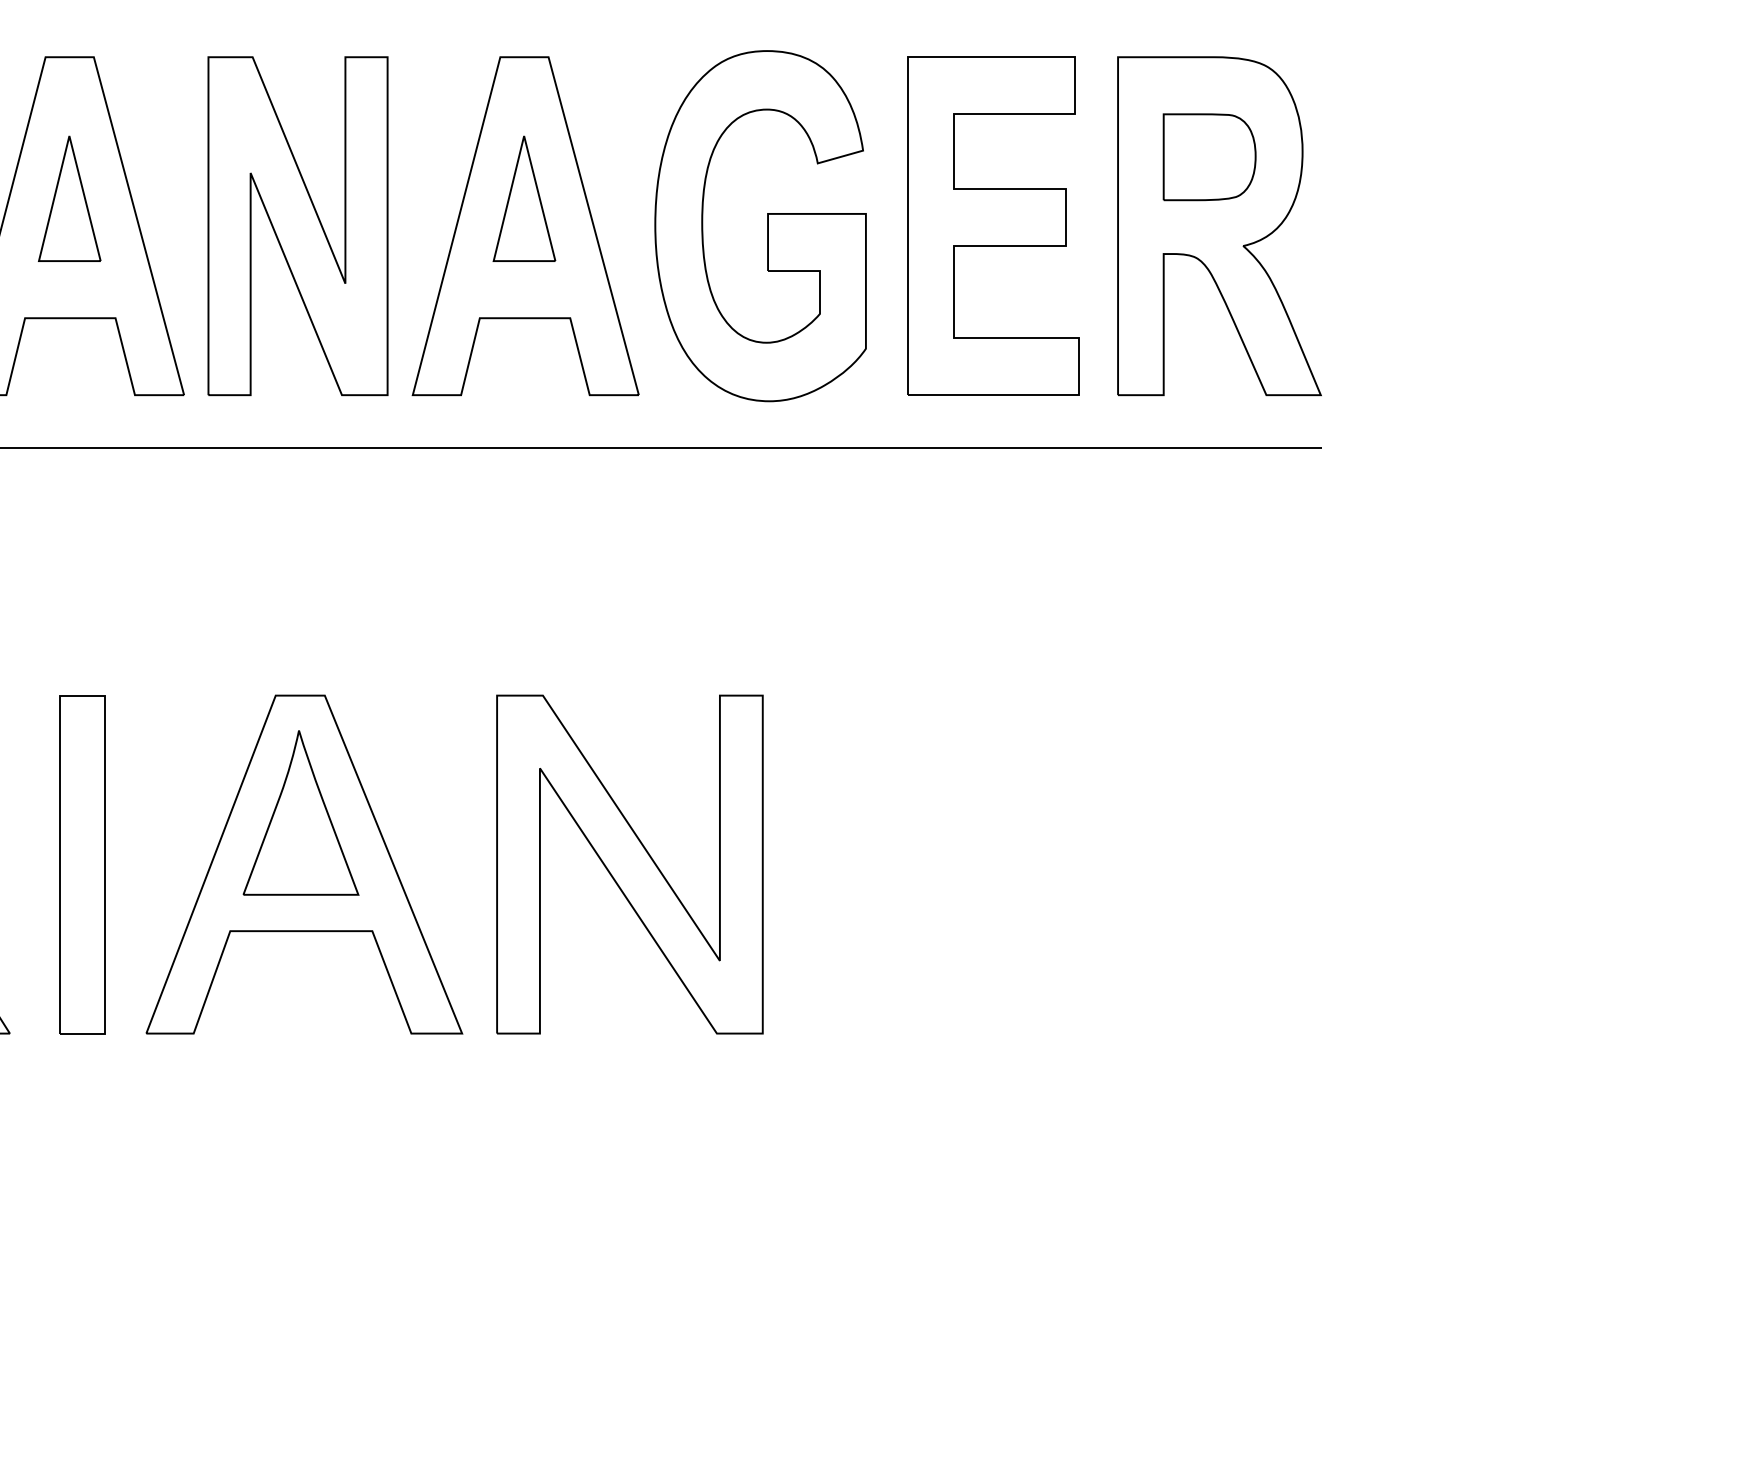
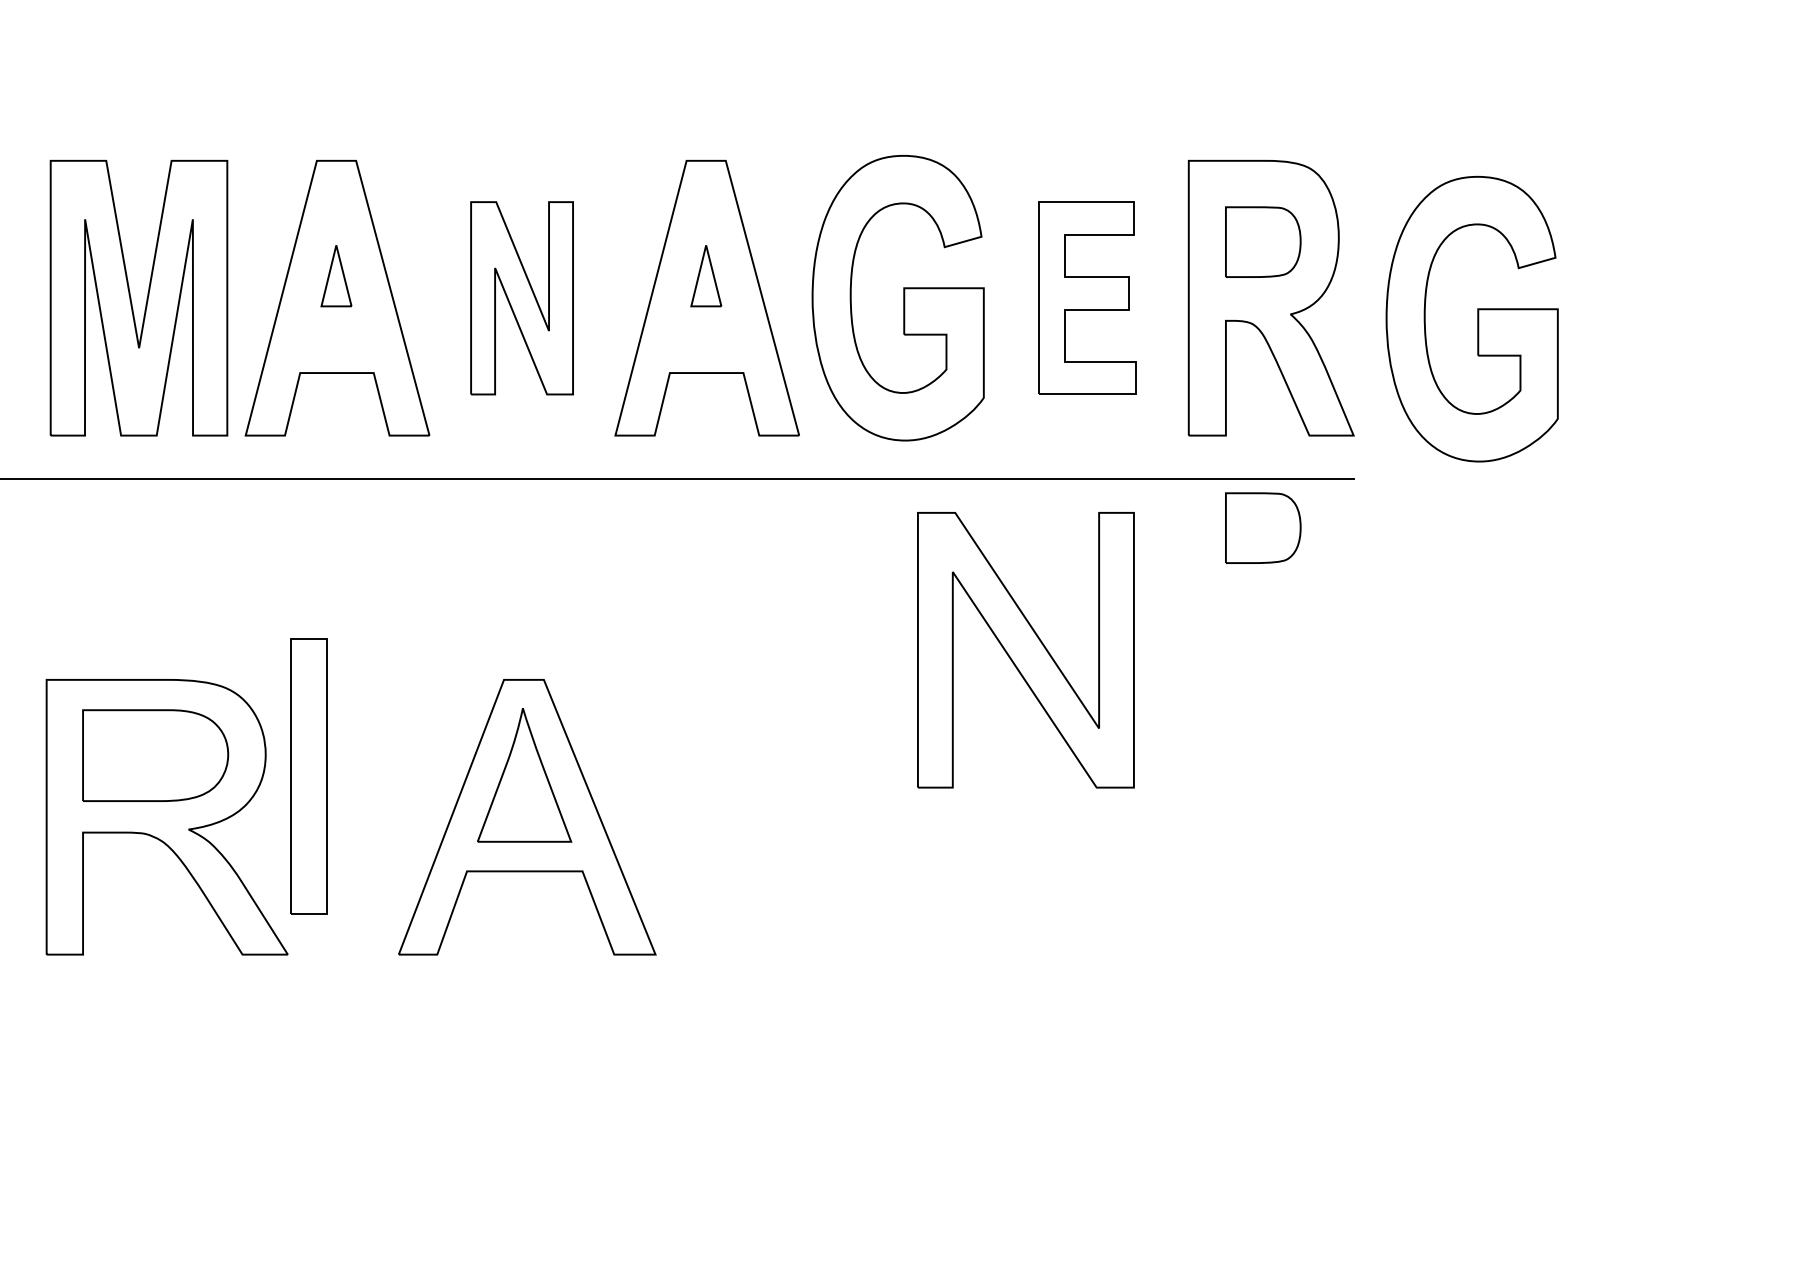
part: (69, 198) -> (336, 275), size x0.6
part: (524, 198) -> (706, 275), size x0.6
part: (297, 226) -> (521, 298), size x0.7
part: (993, 226) -> (1087, 298), size x0.7
part: (1465, 251) -> (1471, 318), added
part: (1209, 508) -> (1263, 527), added
part: (82, 864) -> (308, 776), moved
part: (629, 864) -> (1025, 650), moved

